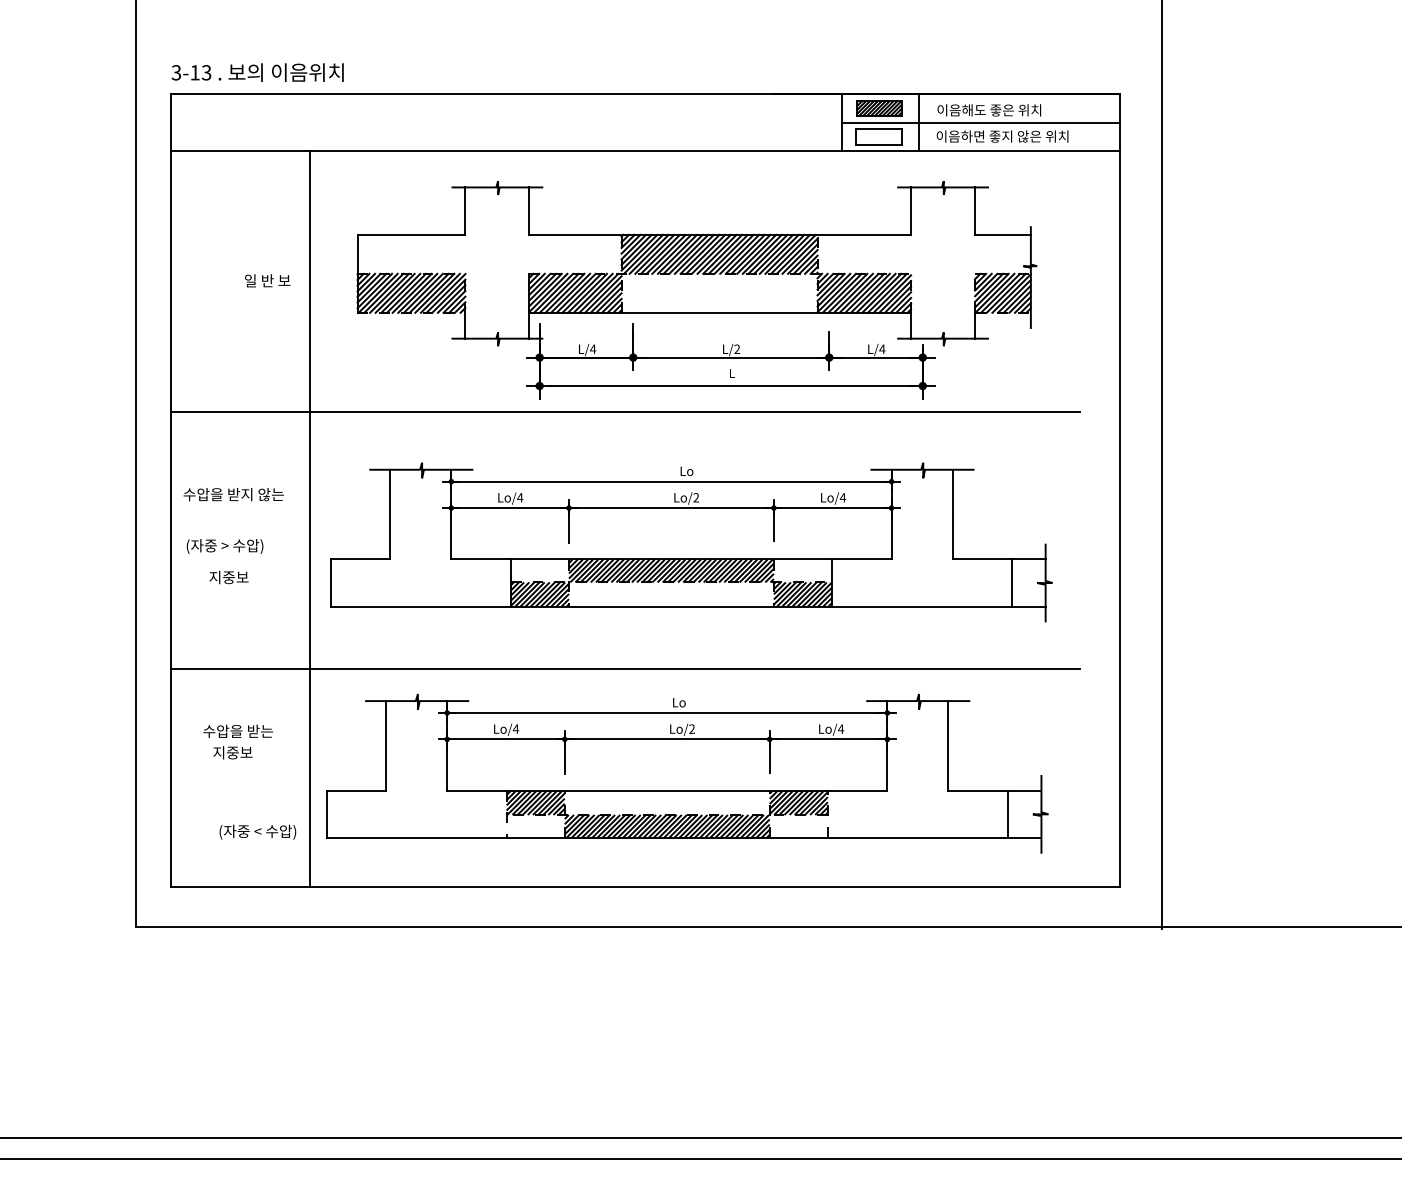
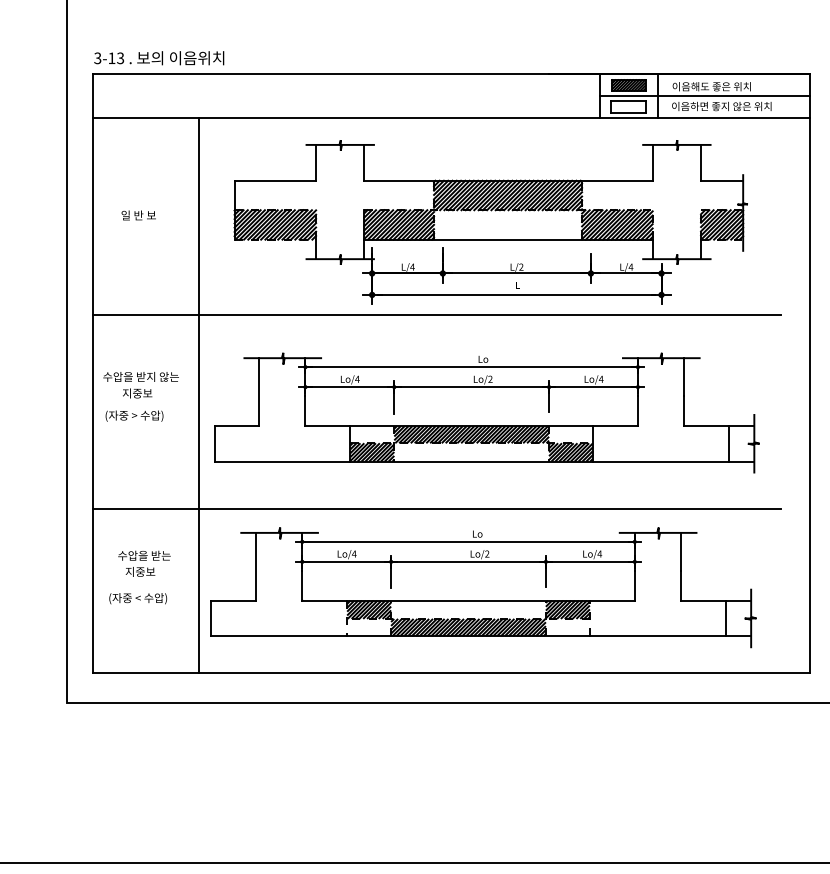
text: (267, 280) -> (138, 215), moved
text: (228, 577) -> (137, 393), moved
text: (257, 831) -> (137, 598), moved

